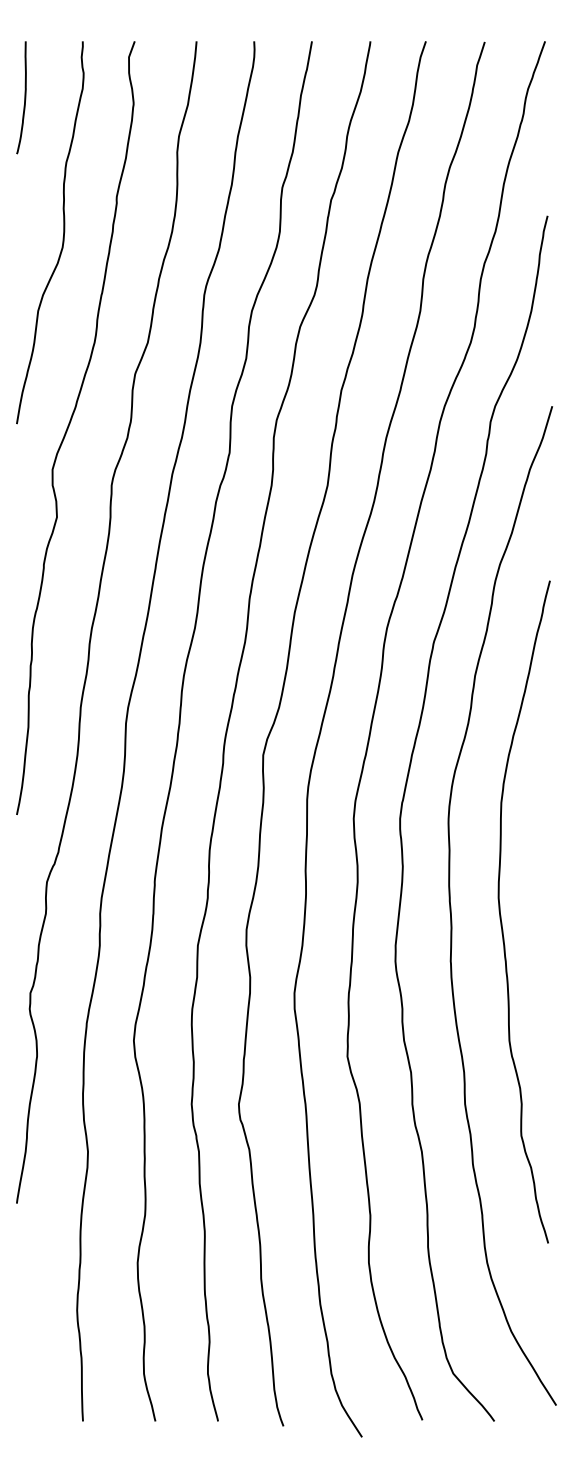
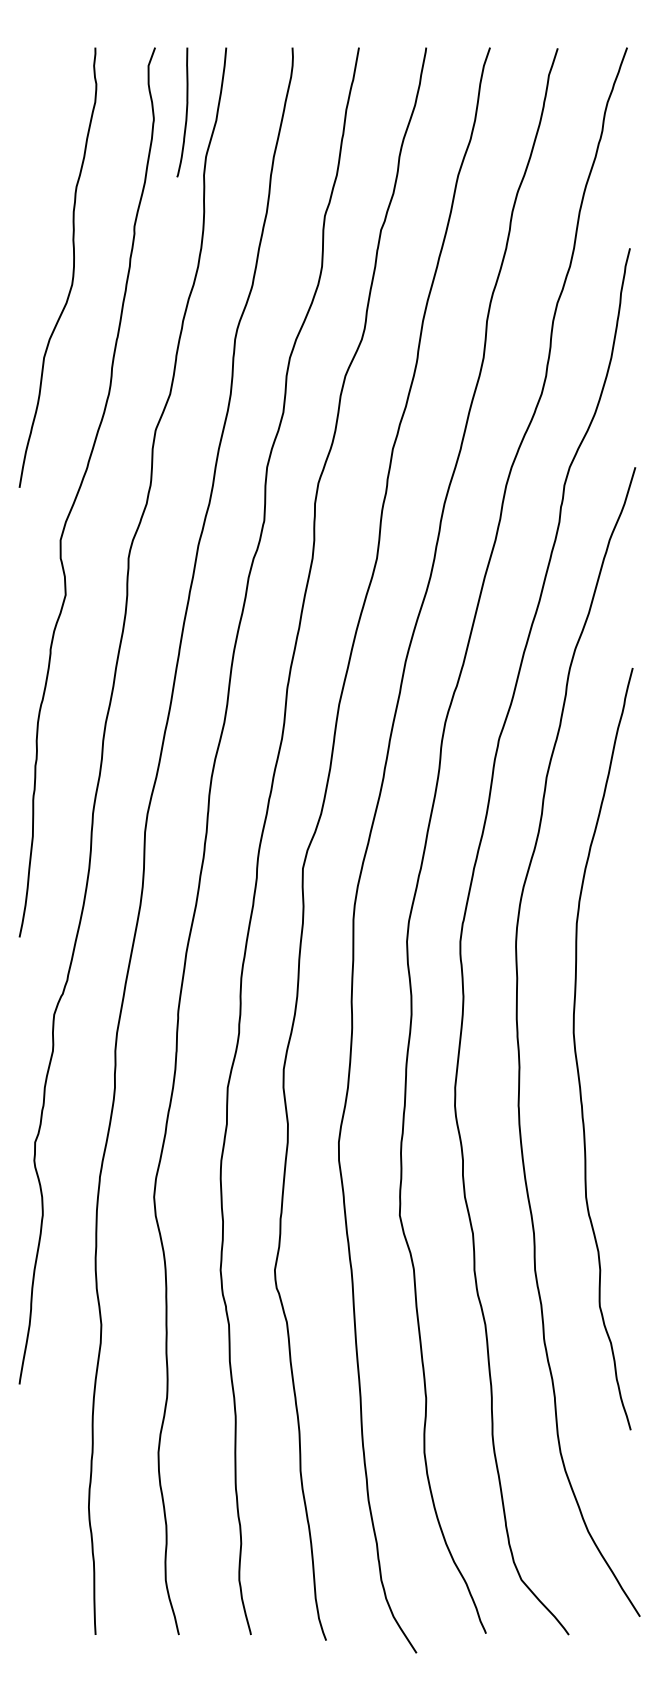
curve: (24, 97) -> (185, 112), moved

